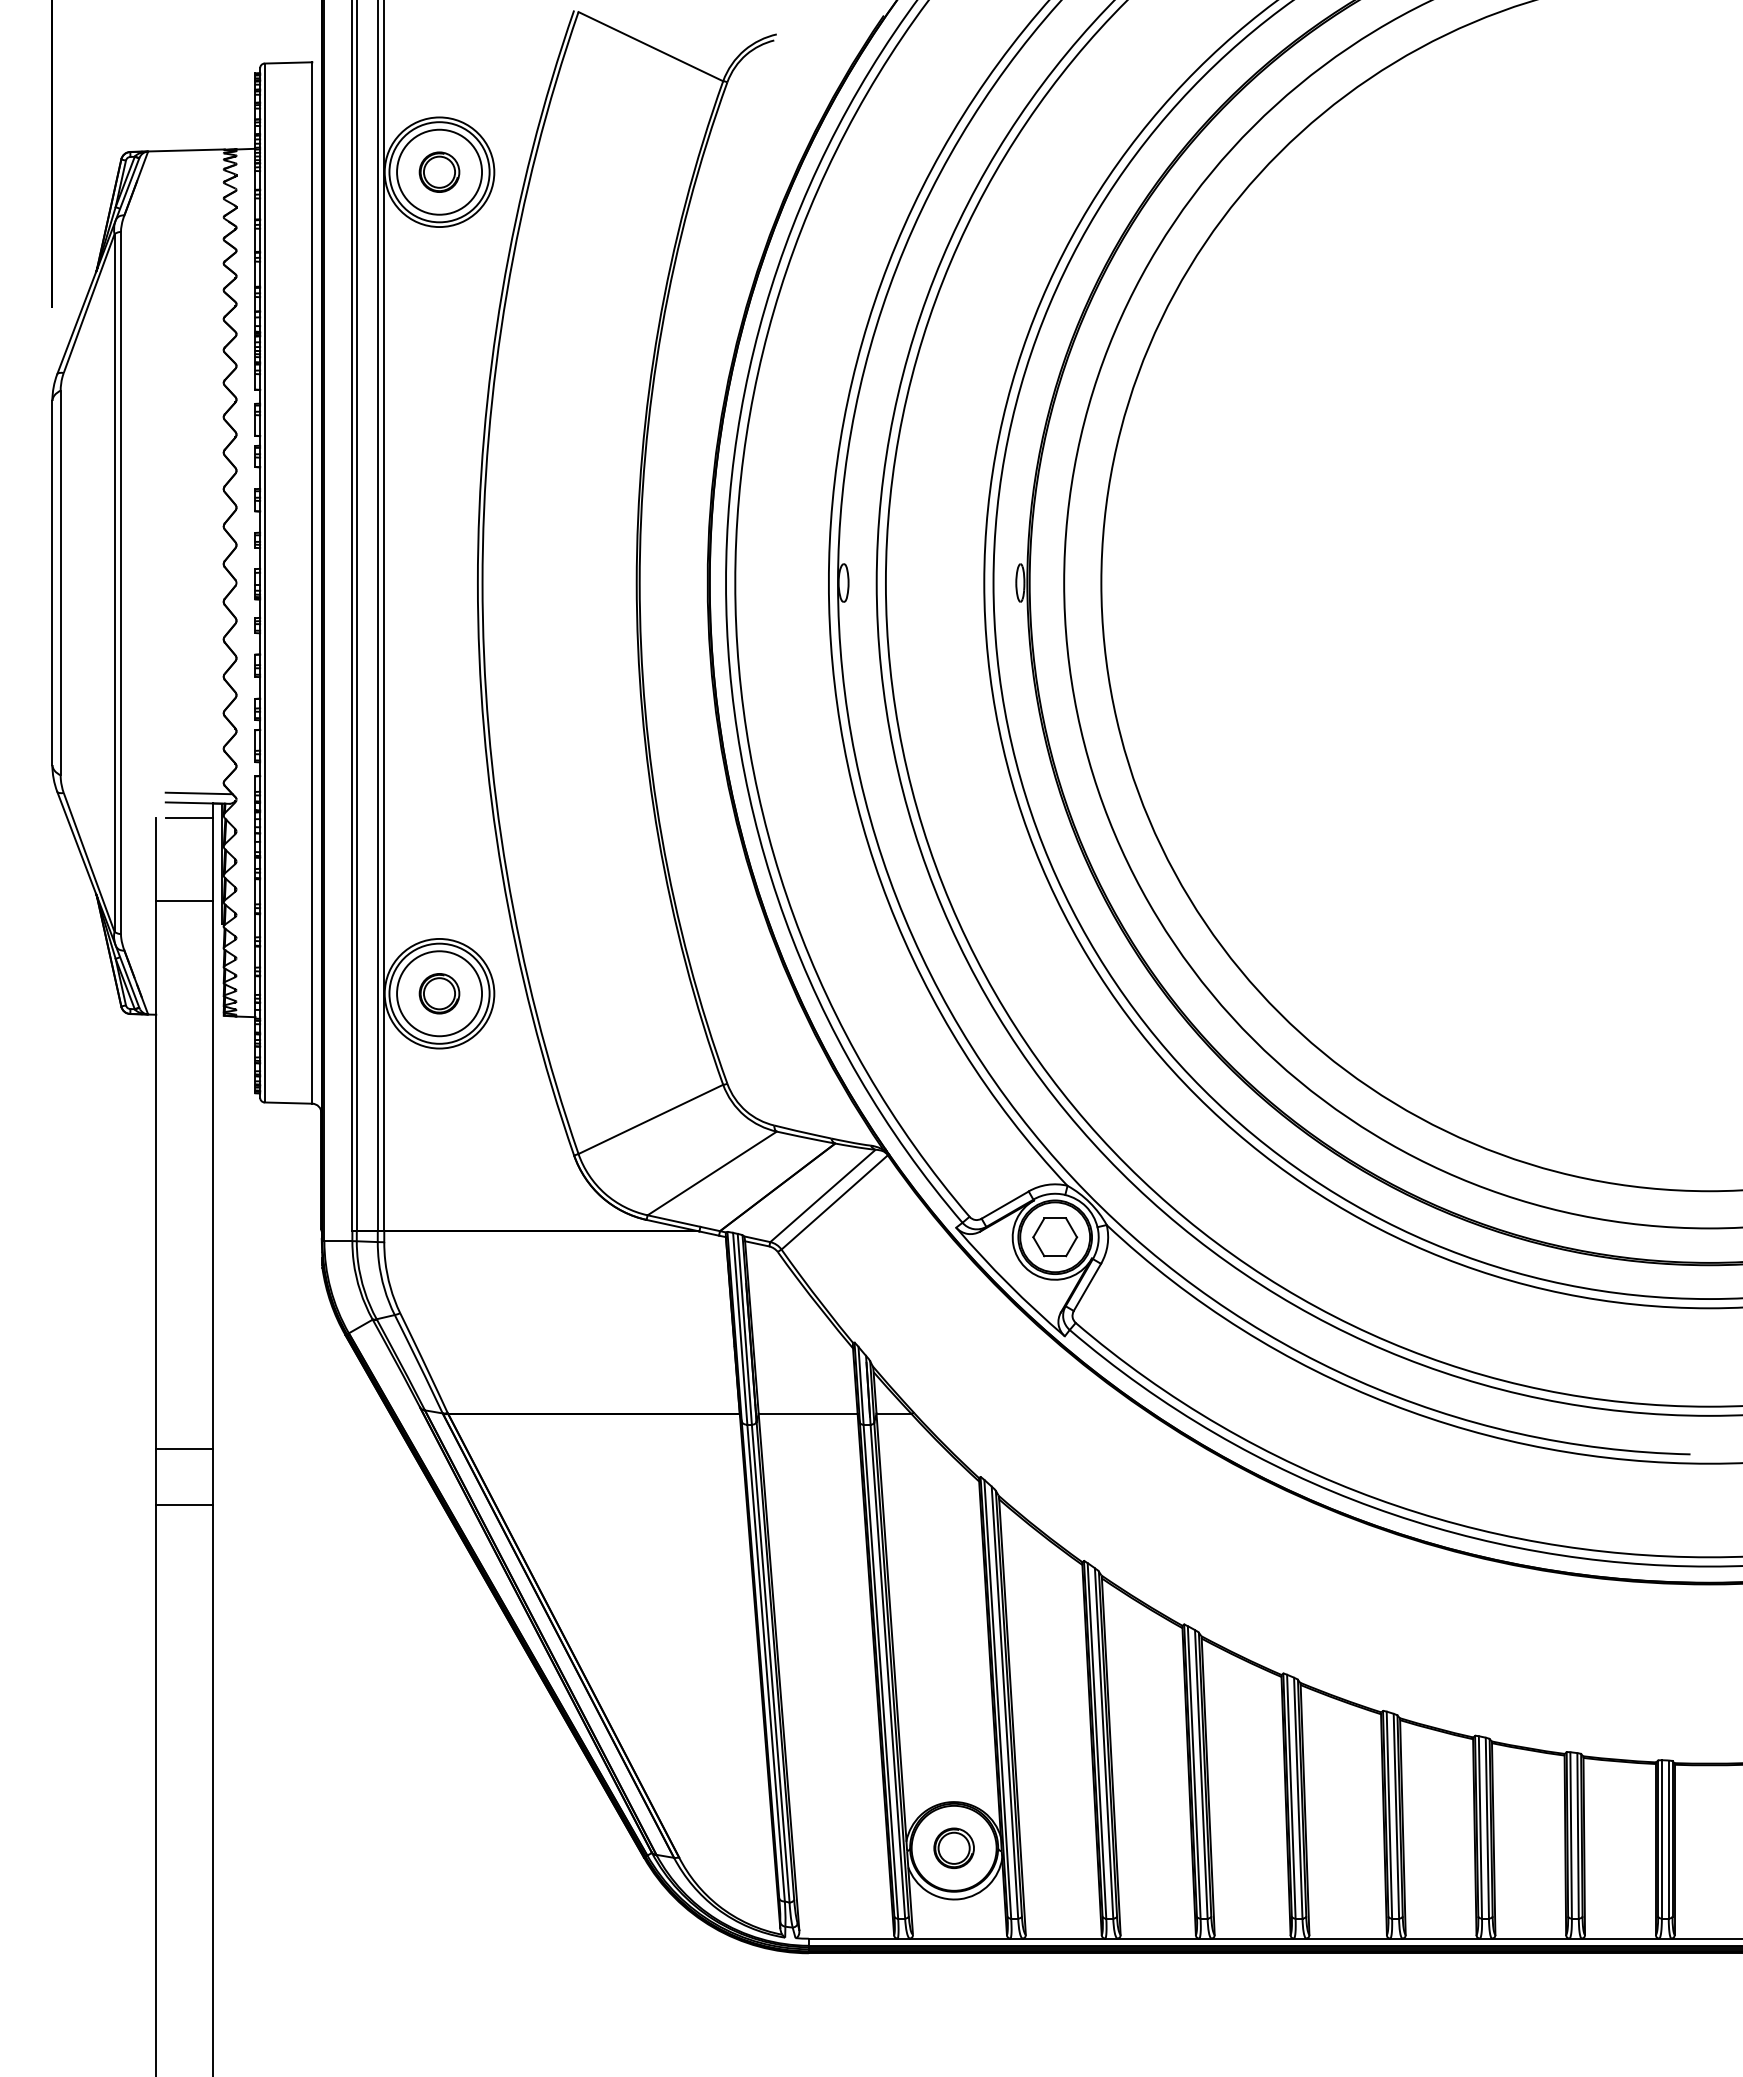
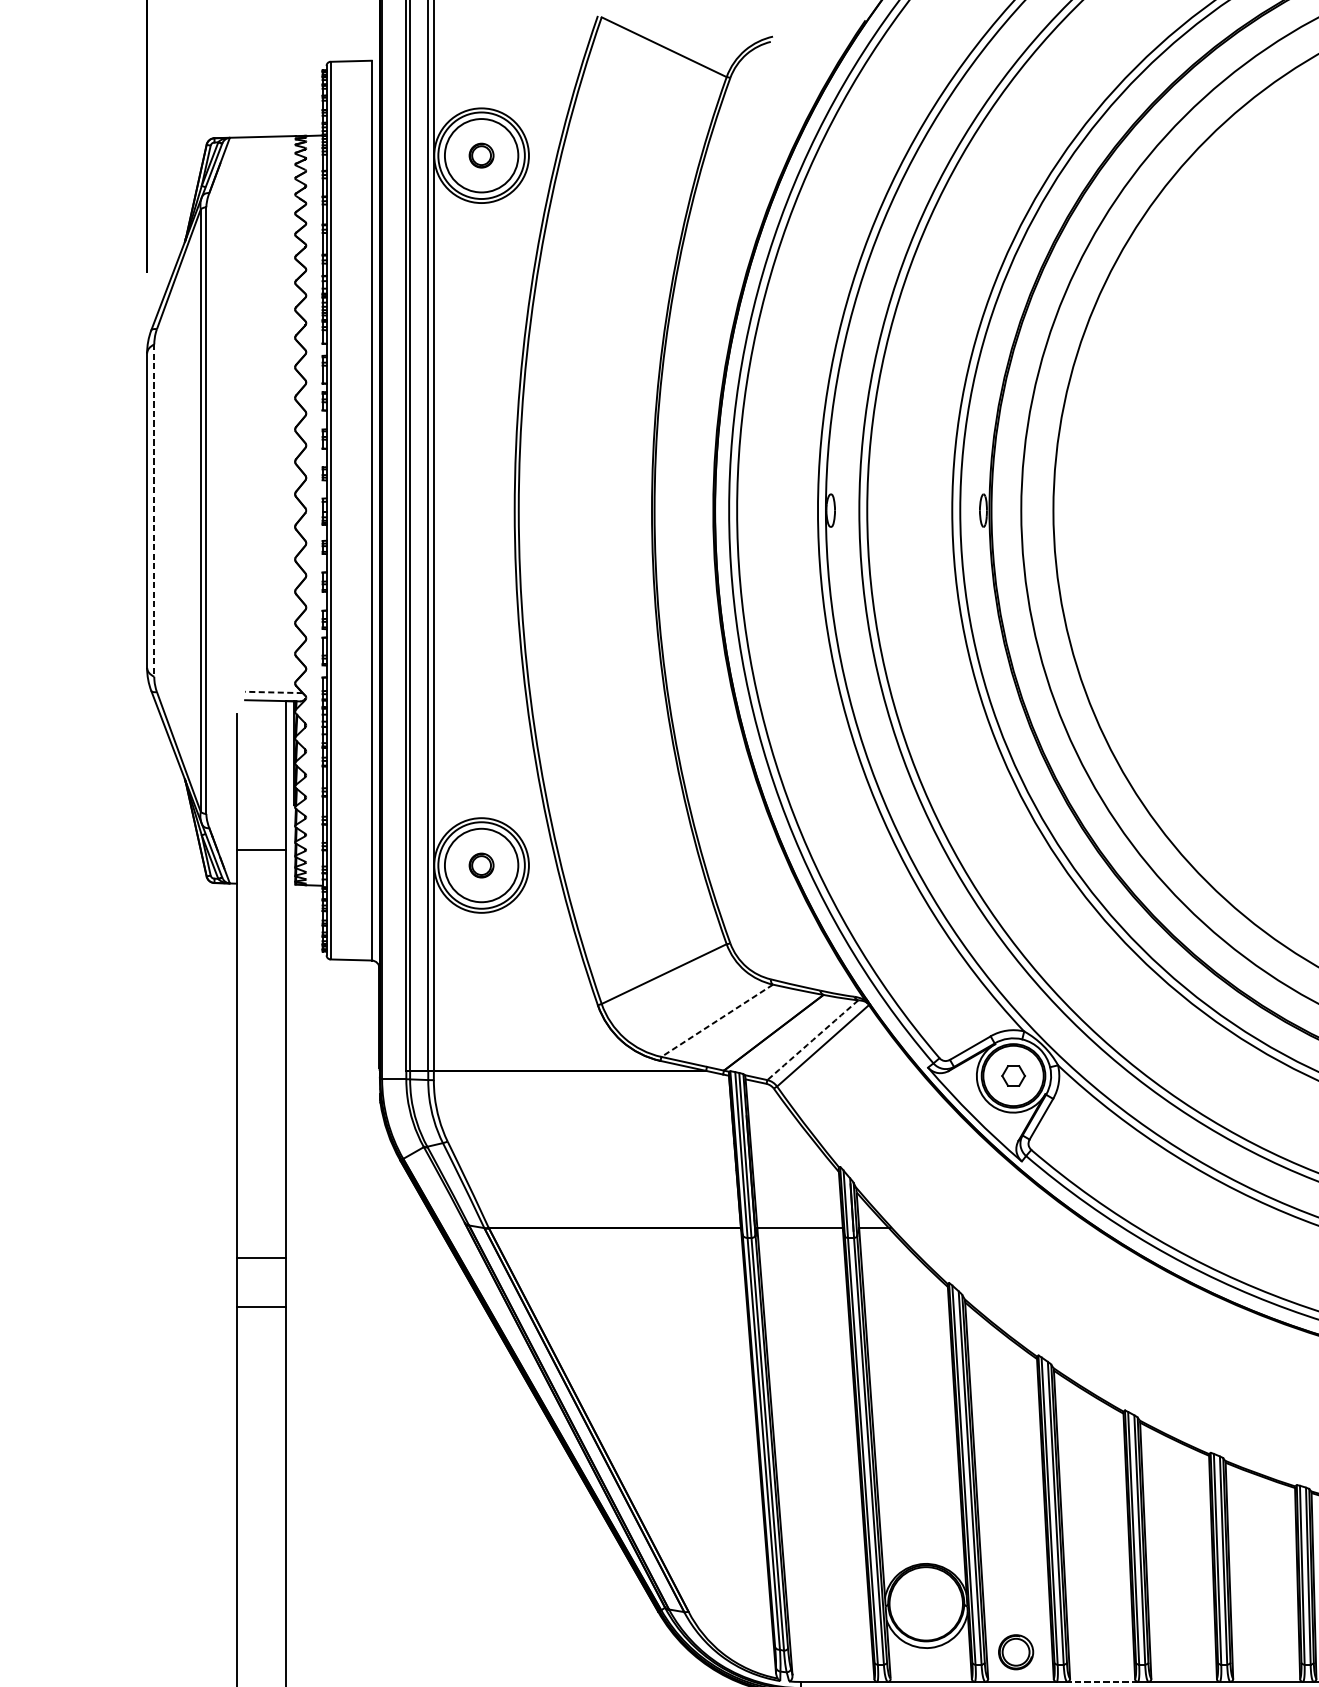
part: (439, 171) -> (481, 155), size x0.7
line: (60, 583) -> (154, 511), solid -> dashed
line: (198, 793) -> (273, 692), solid -> dashed
line: (188, 818) -> (264, 714), removed
line: (184, 900) -> (261, 849), moved
part: (439, 993) -> (481, 865), size x0.7
line: (712, 1173) -> (717, 1020), solid -> dashed
arc: (822, 1195) -> (812, 1039), solid -> dashed
part: (1055, 1237) -> (1013, 1076), size x0.6
part: (953, 1847) -> (1015, 1651), moved
line: (1158, 1938) -> (1102, 1681), solid -> dashed

